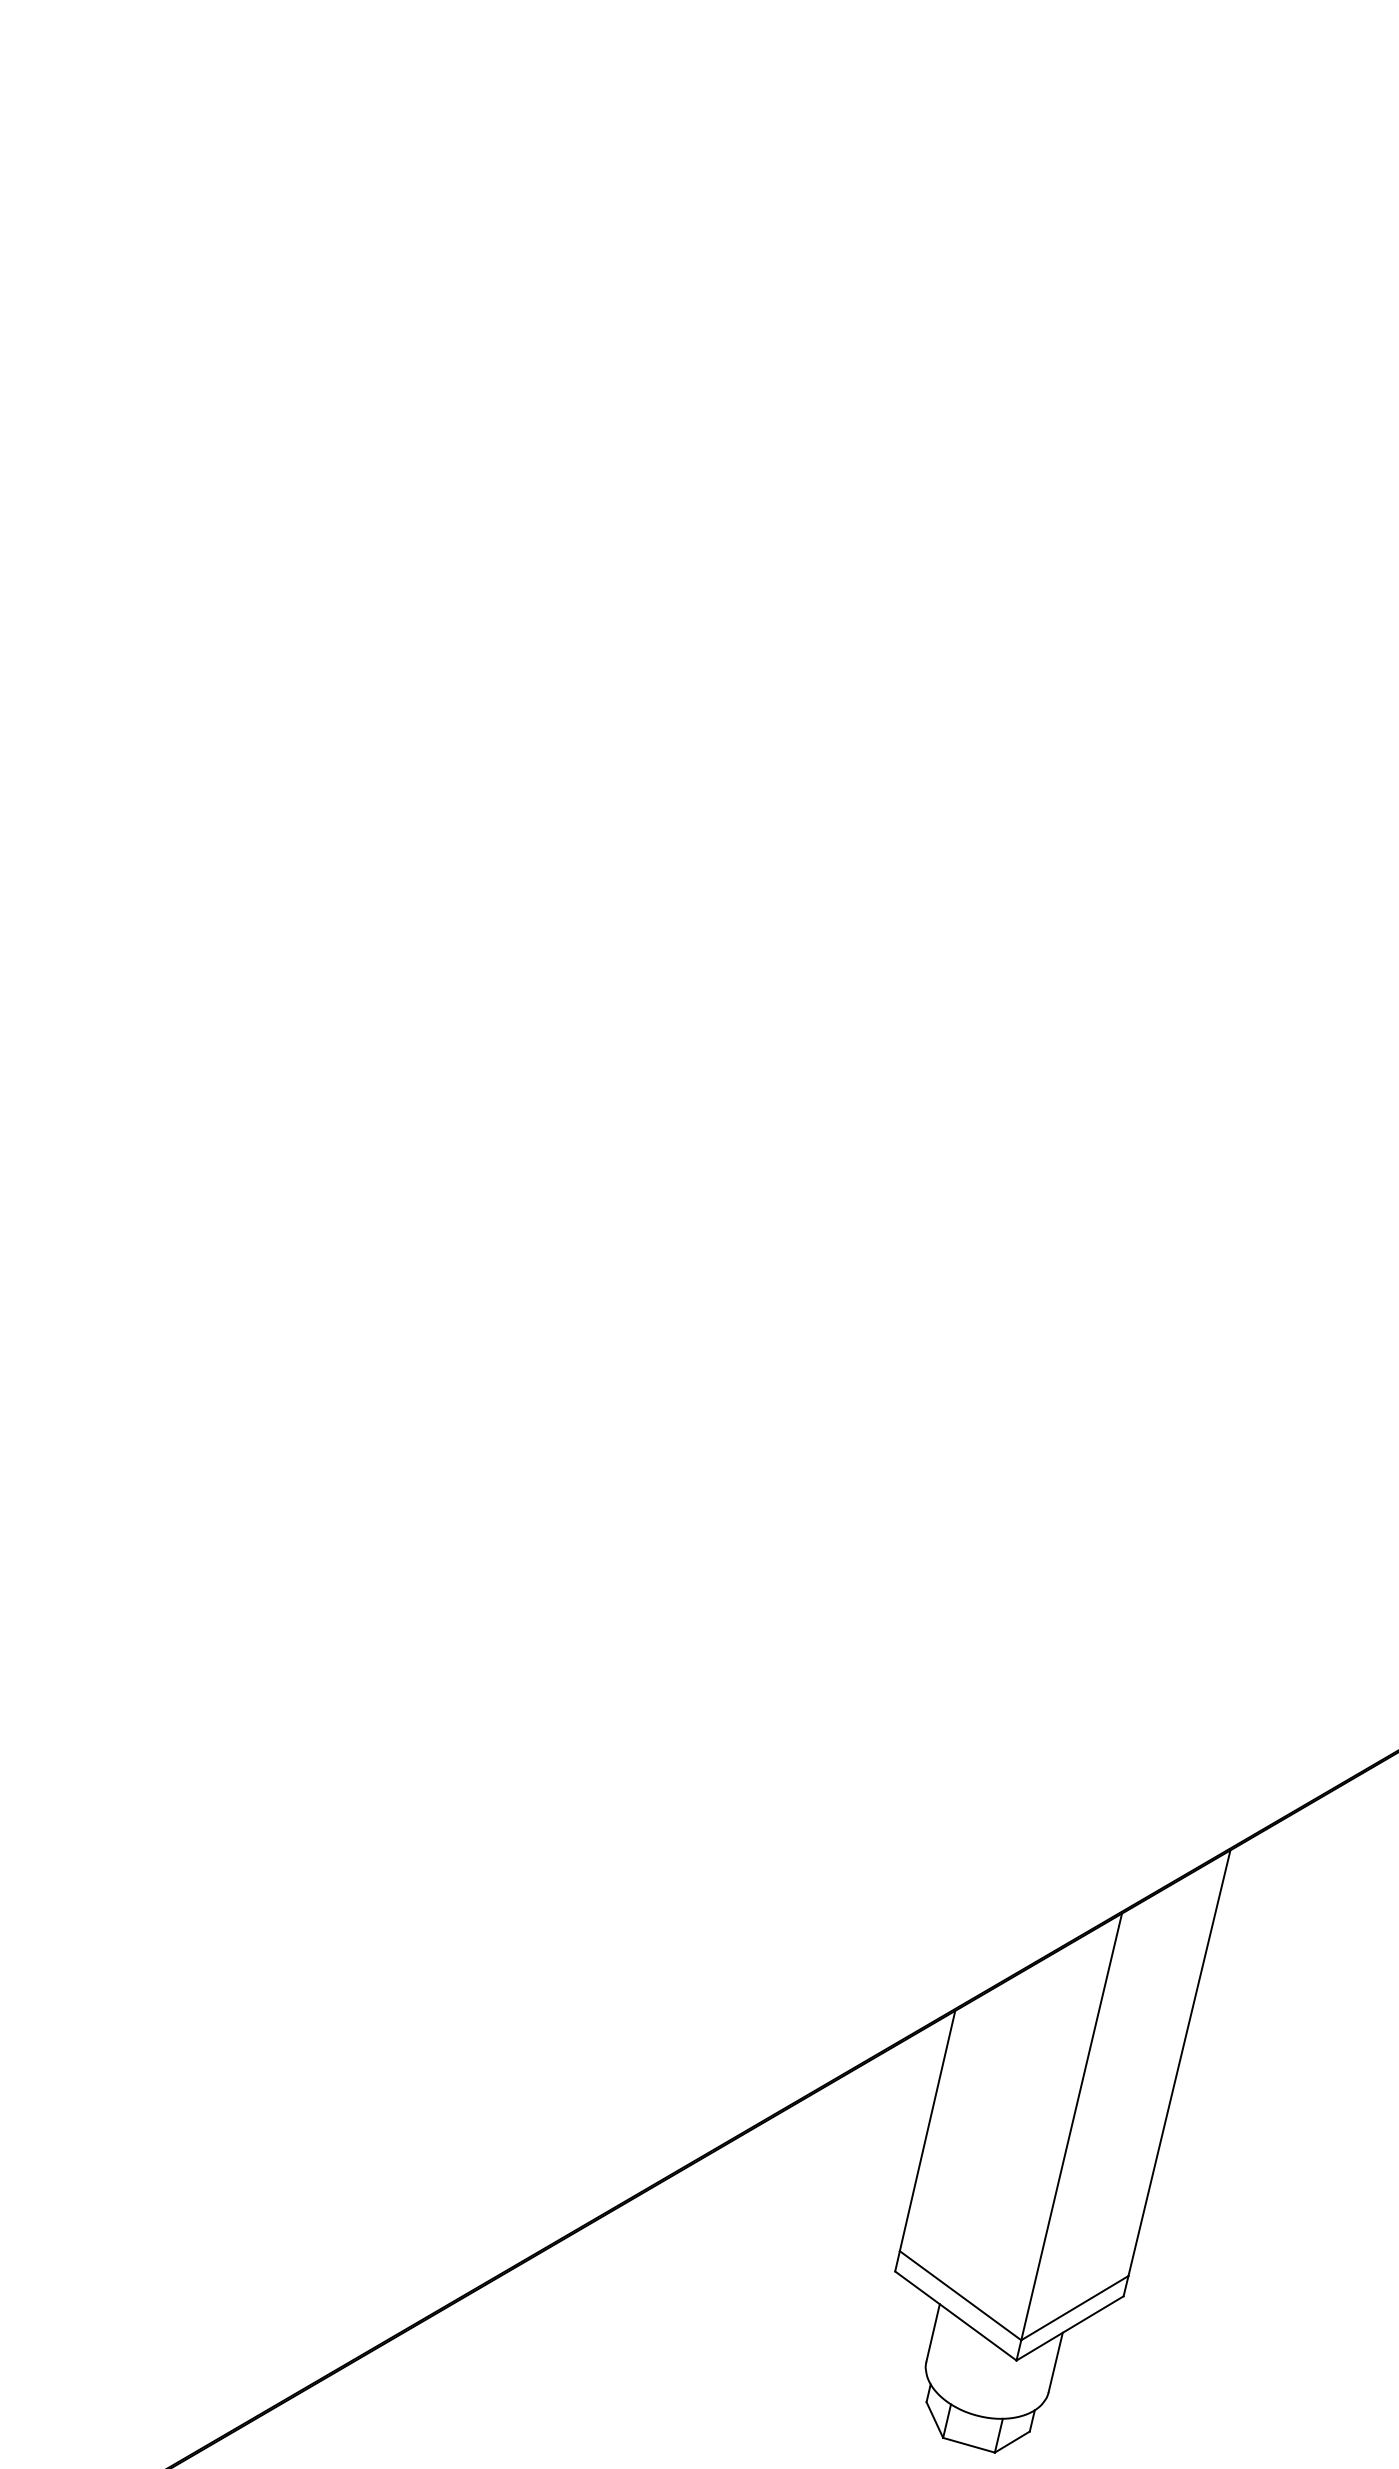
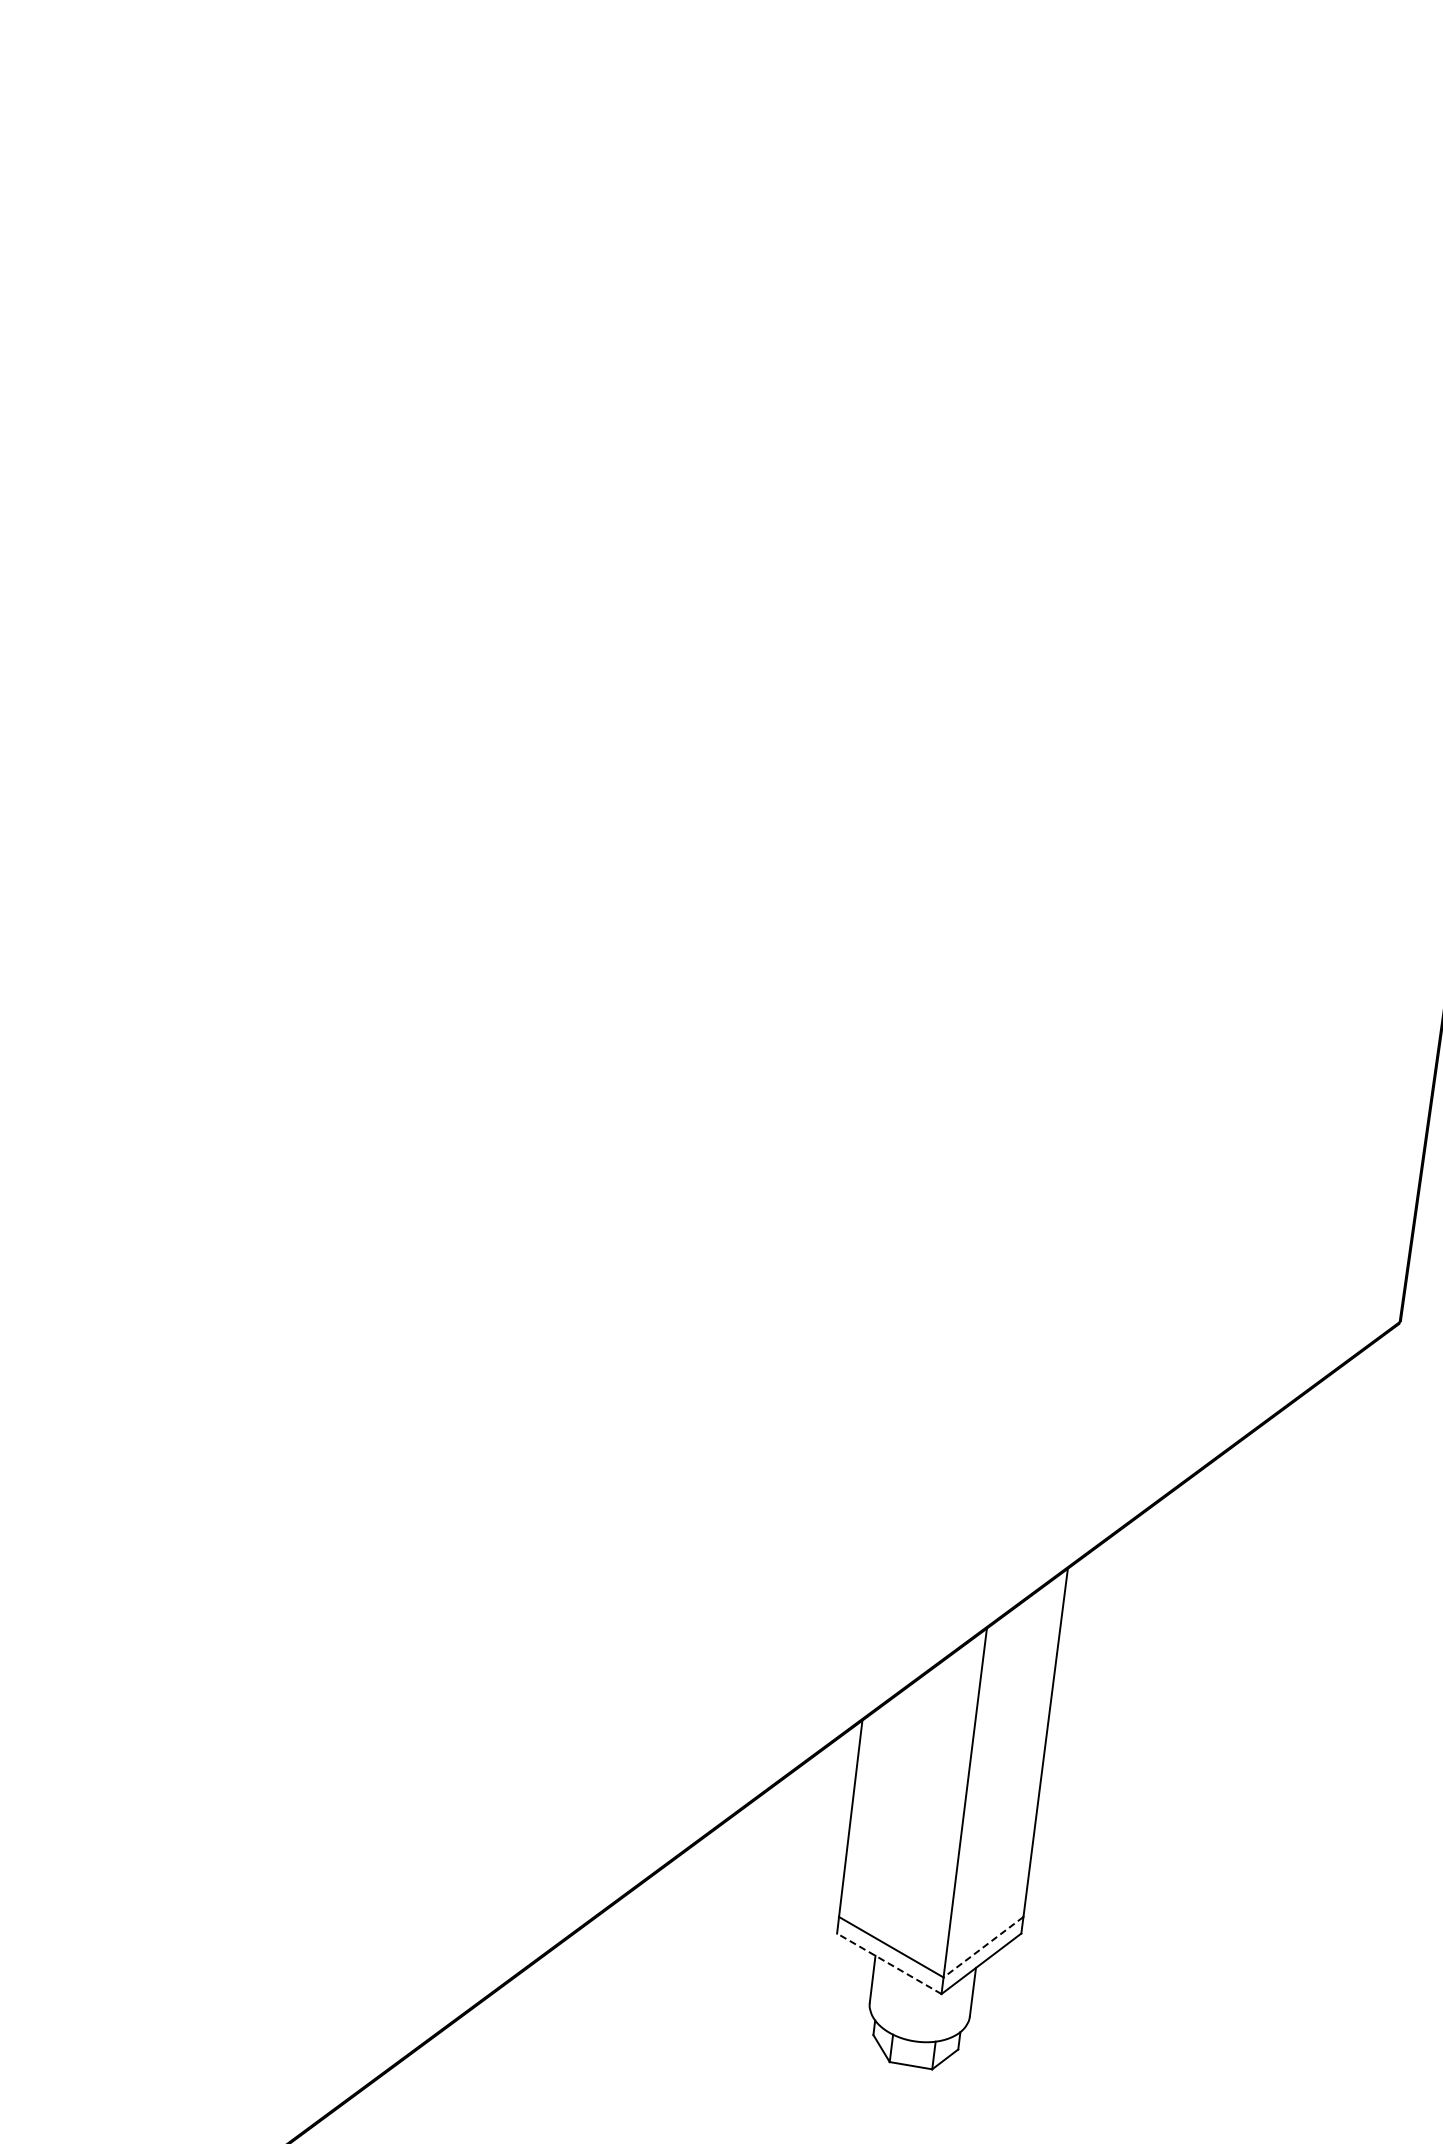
line: (1074, 2308) -> (983, 1947), solid -> dashed
line: (954, 2315) -> (888, 1963), solid -> dashed

